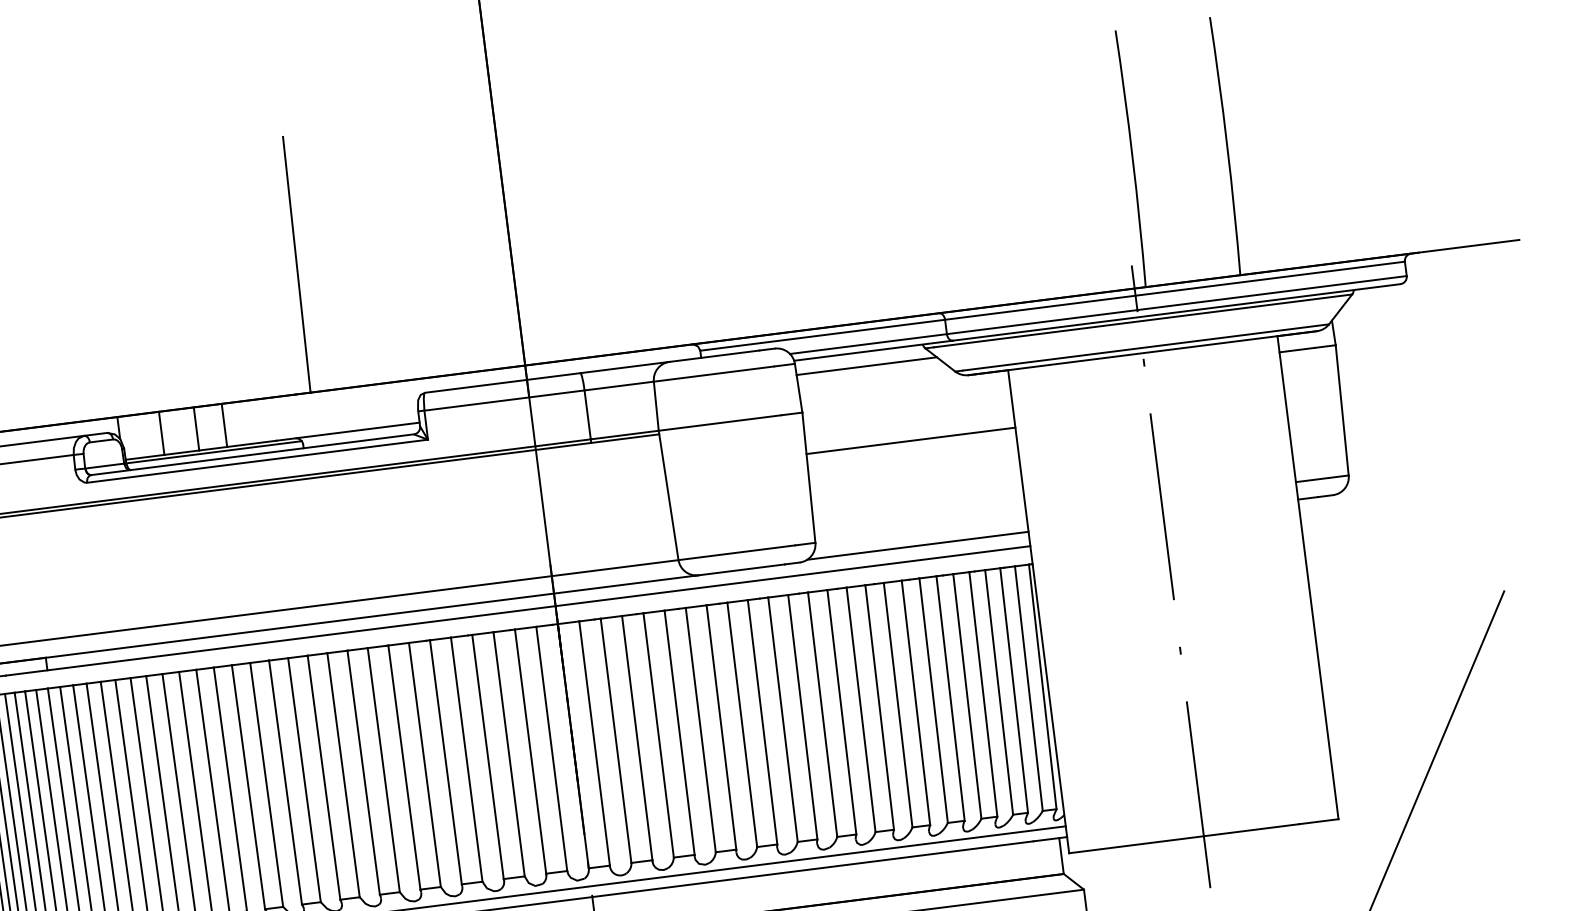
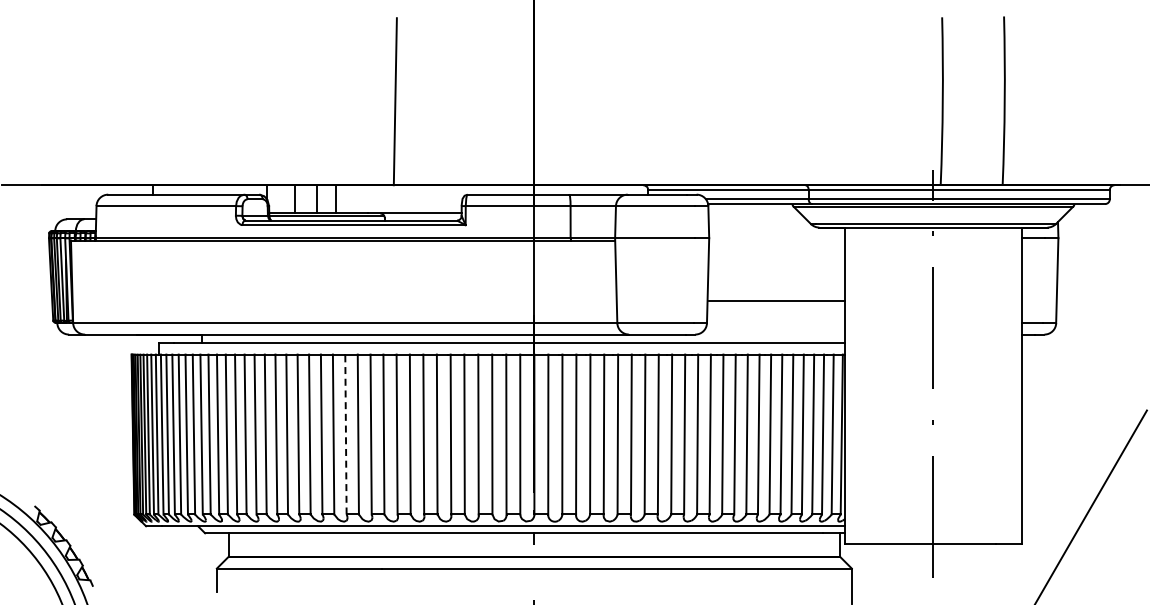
line: (866, 366) -> (754, 213), removed
line: (910, 441) -> (776, 301), moved
line: (917, 545) -> (772, 333), removed
line: (284, 782) -> (345, 434), solid -> dashed

